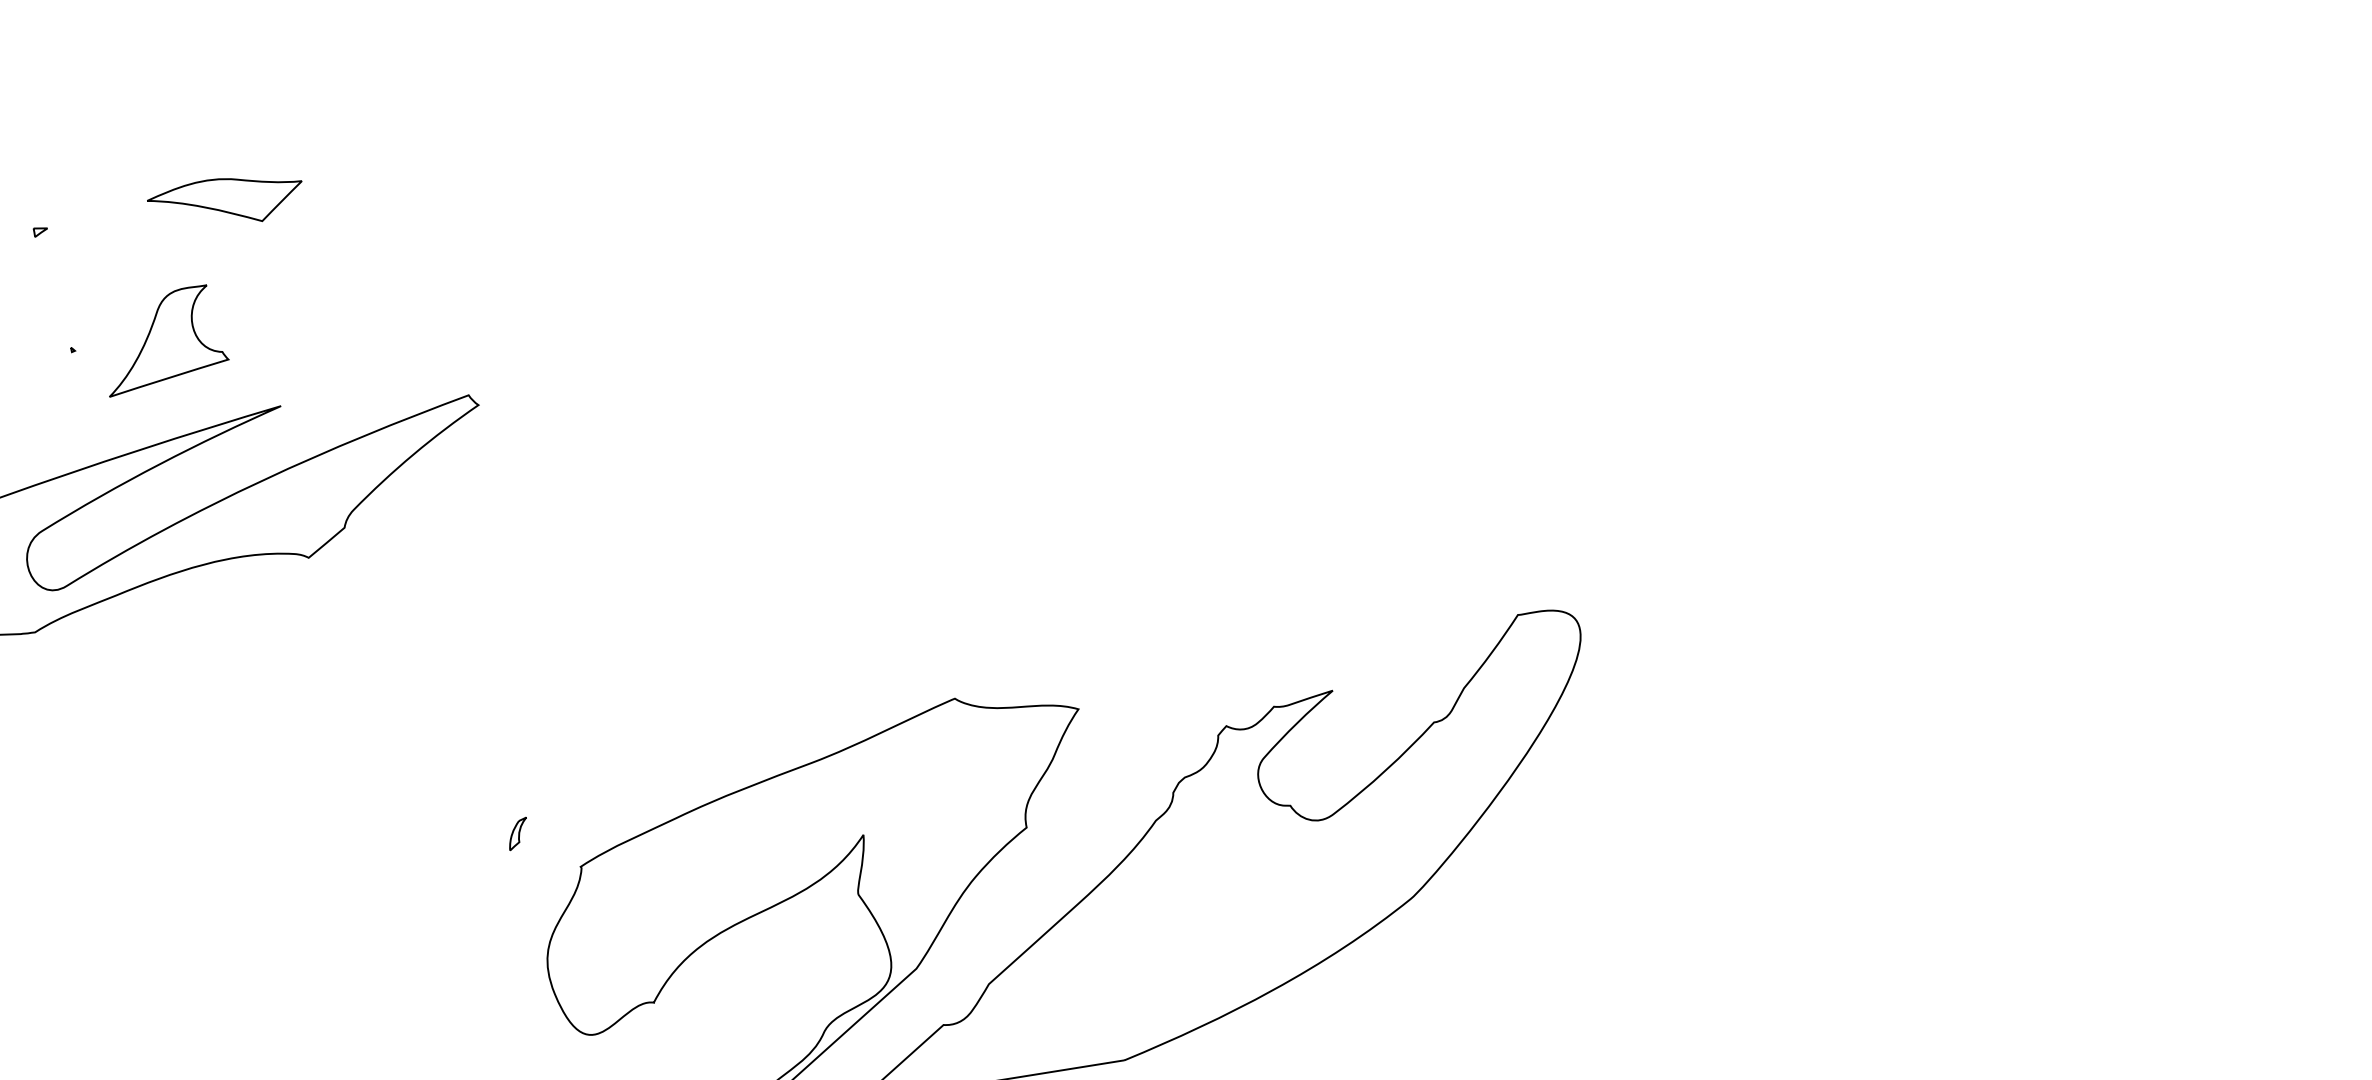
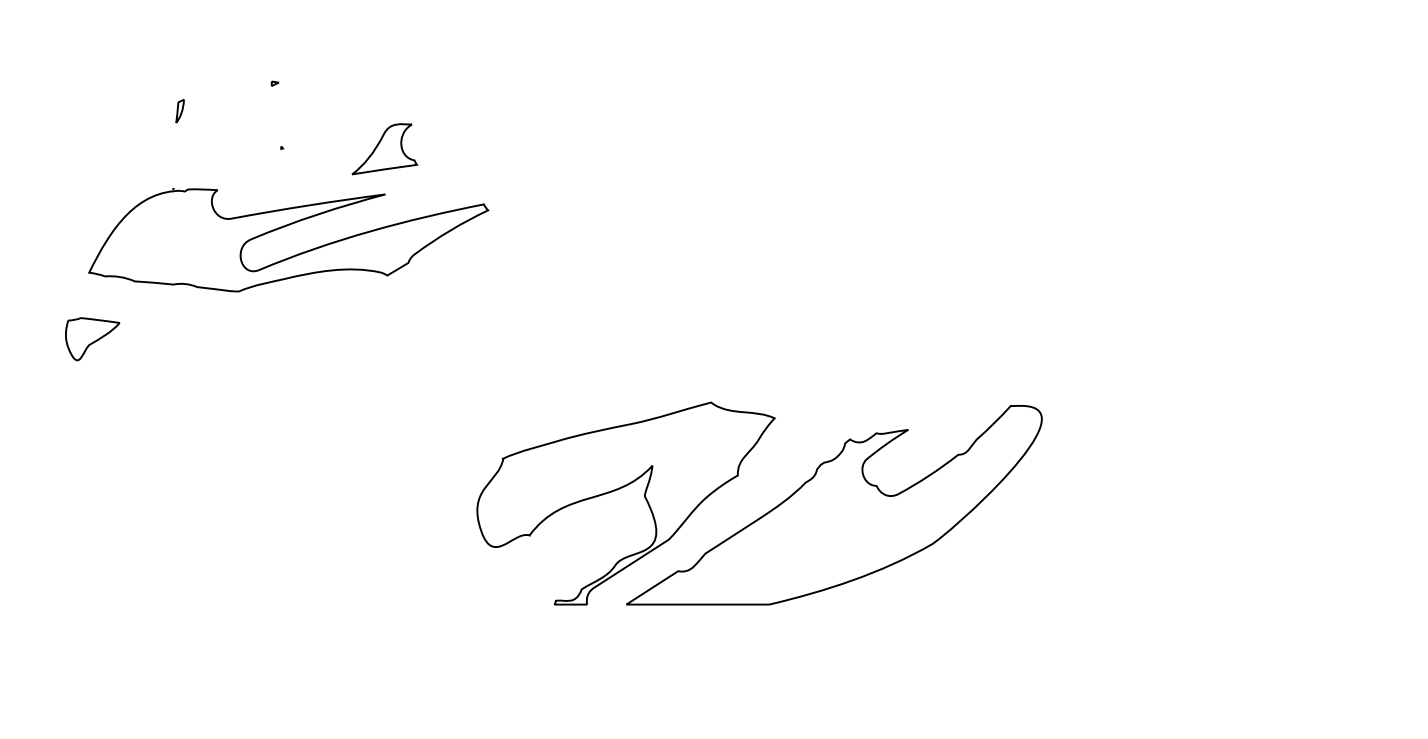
part: (227, 201) -> (374, 83), removed
part: (162, 340) -> (384, 149), moved
part: (516, 832) -> (472, 435), removed

